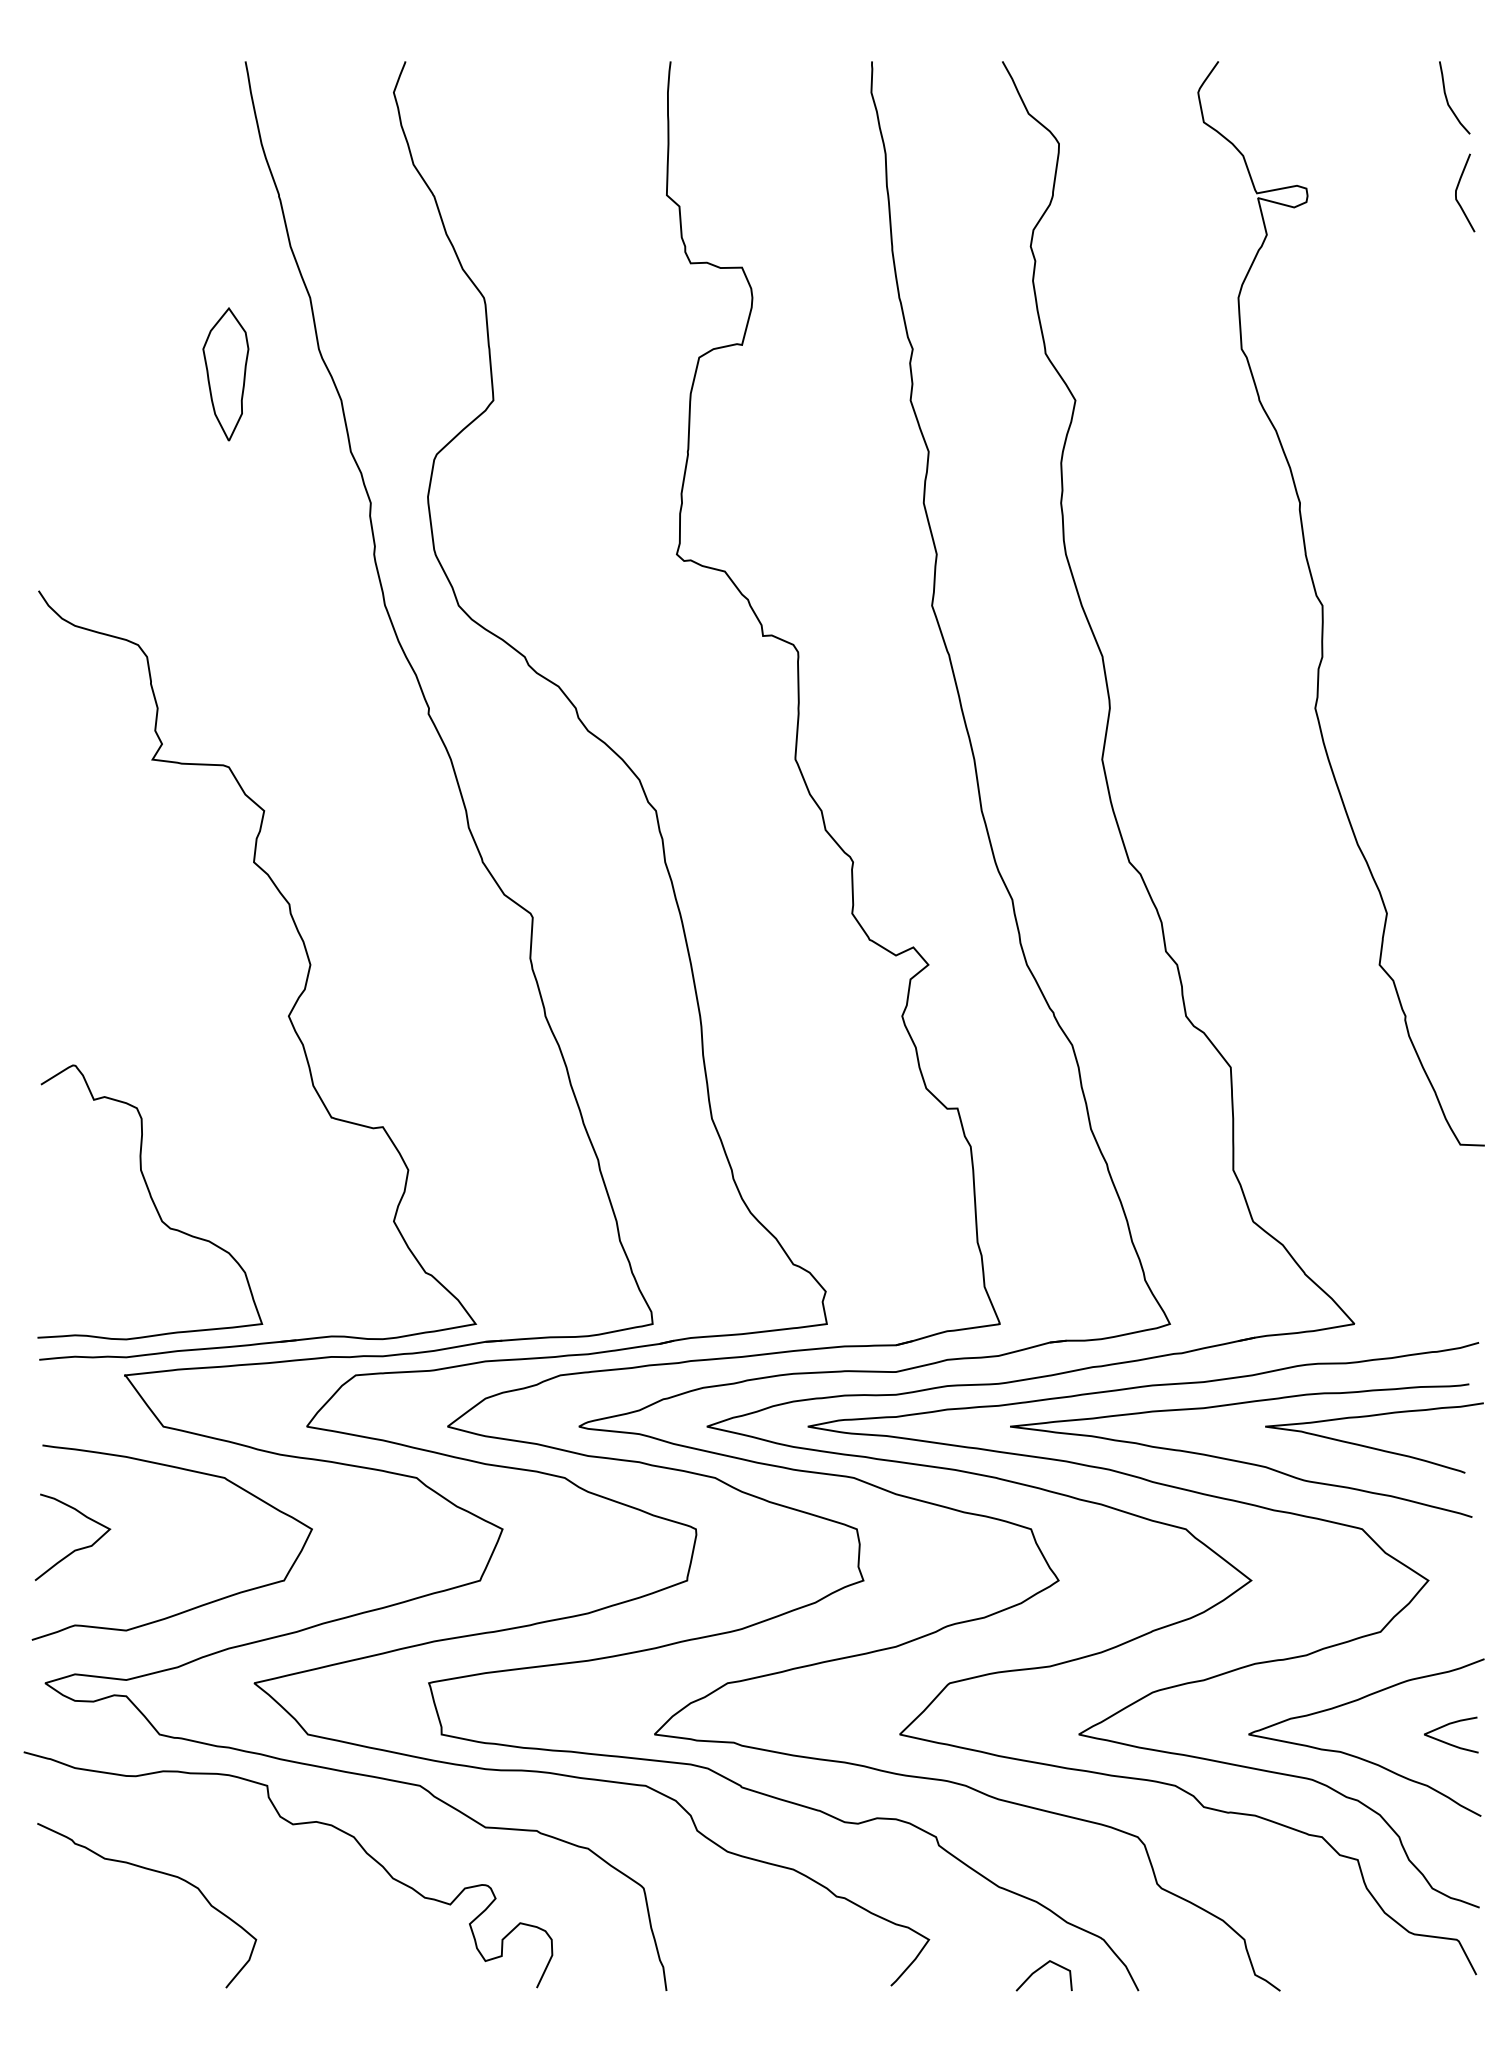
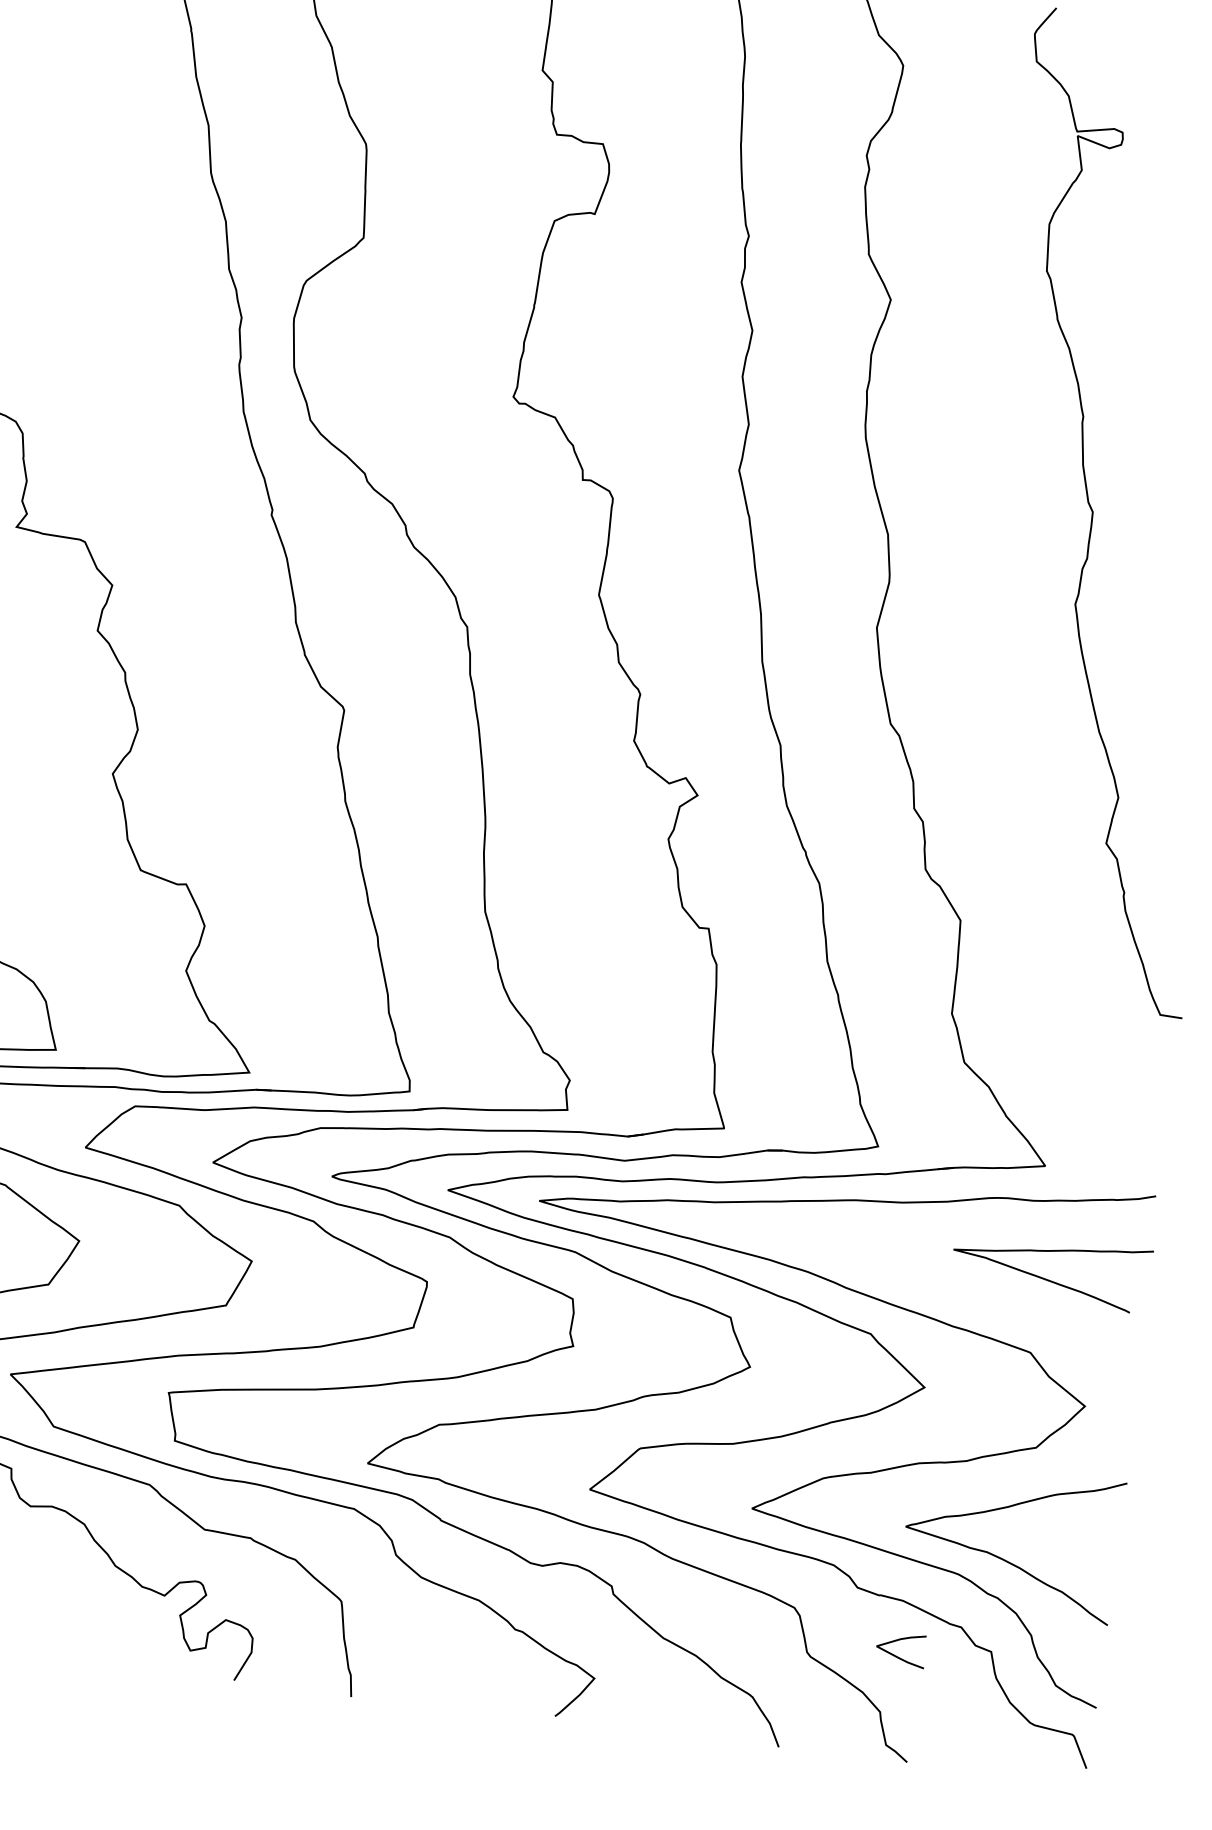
part: (225, 374) -> (123, 185), removed
curve: (1239, 1460) -> (926, 1277), removed
curve: (1447, 1742) -> (896, 1655), moved
line: (1040, 1969) -> (692, 1717), removed

